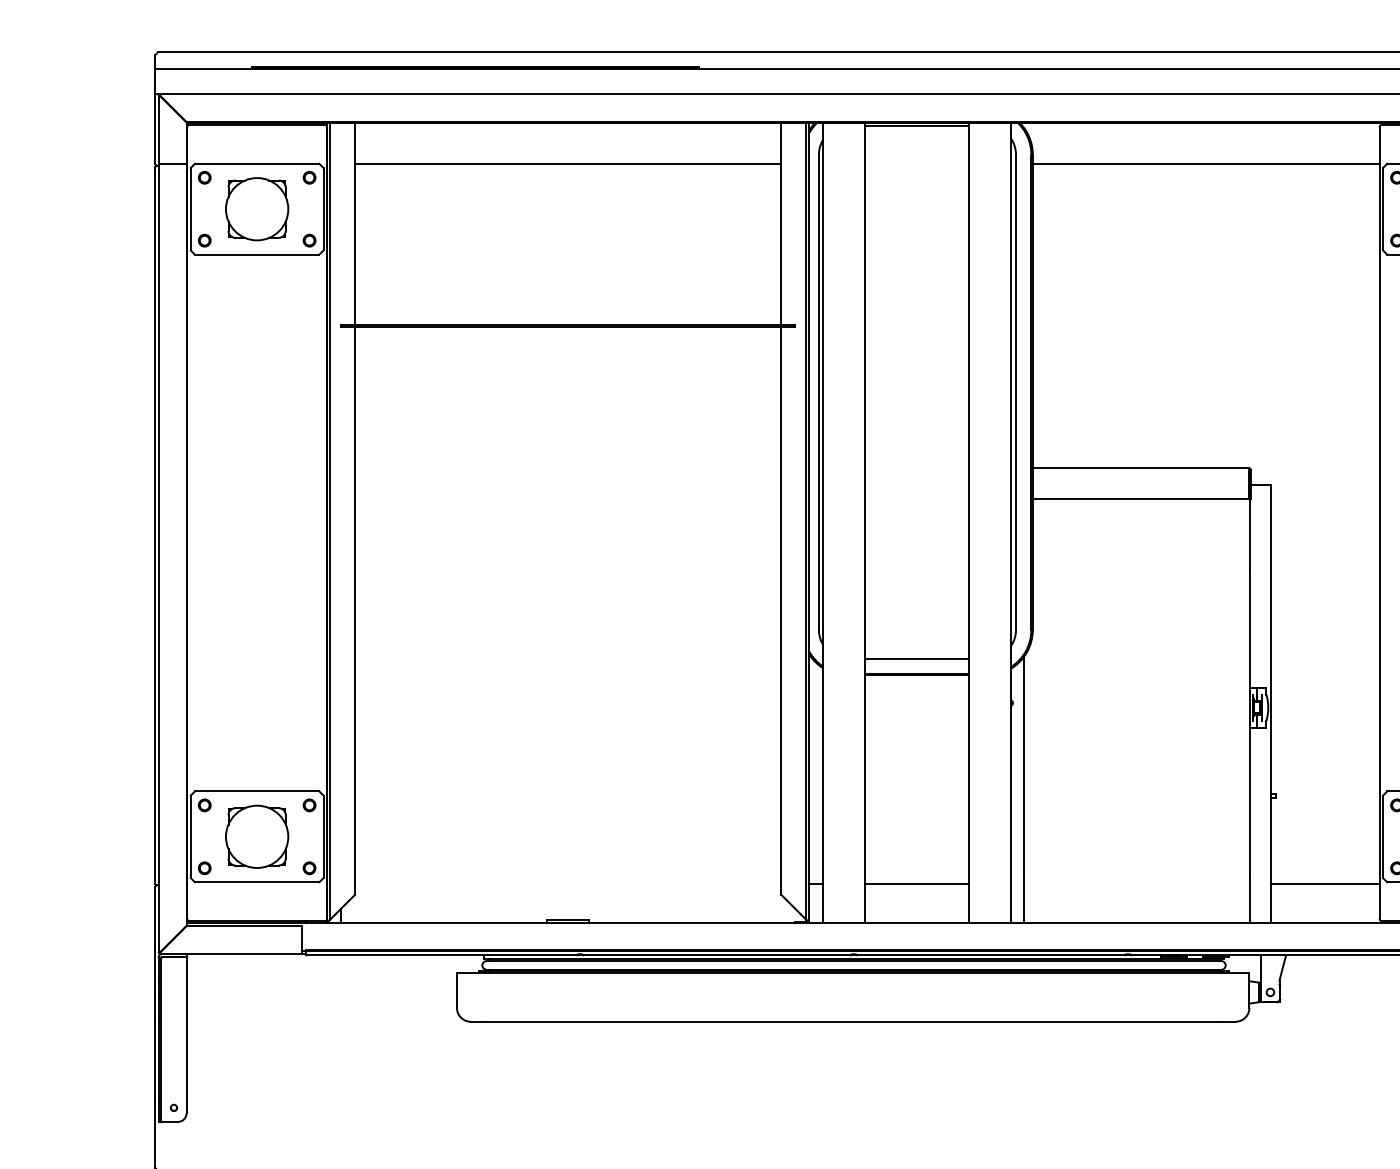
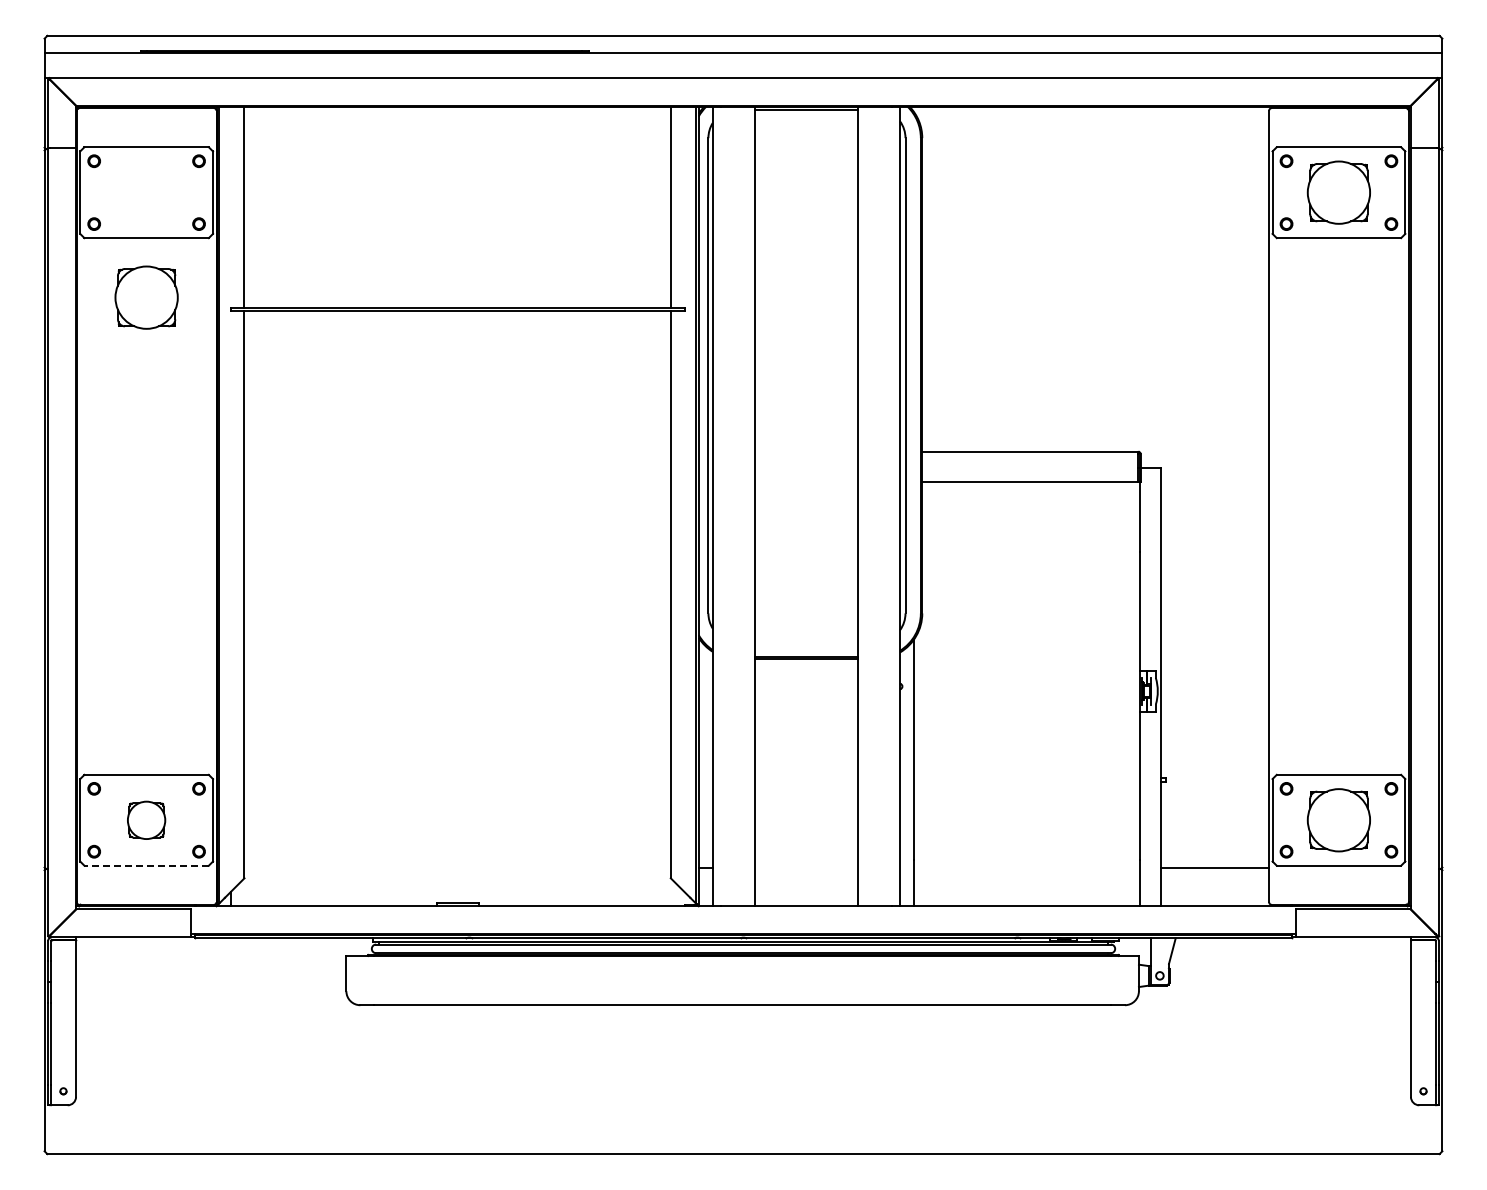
line: (568, 164) -> (457, 147), removed
line: (1206, 164) -> (1095, 147), removed
part: (257, 209) -> (146, 297), moved
line: (917, 659) -> (806, 642), removed
part: (257, 837) -> (146, 820), size x0.6
line: (257, 882) -> (146, 865), solid -> dashed
line: (917, 884) -> (806, 867), removed

